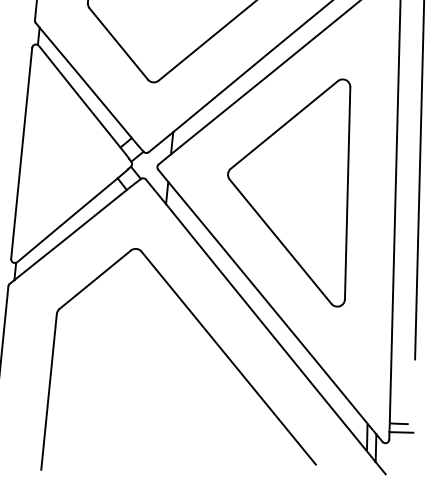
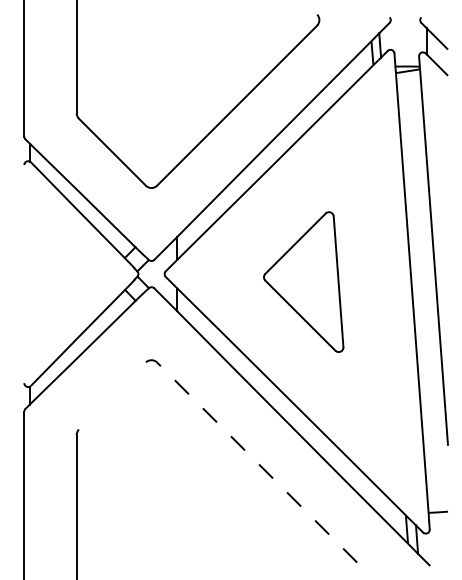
line: (21, 153) -> (24, 274), removed
part: (291, 187) -> (303, 281), size x0.6
line: (95, 279) -> (112, 395), removed
line: (229, 358) -> (257, 462), solid -> dashed
line: (401, 432) -> (441, 520), removed

